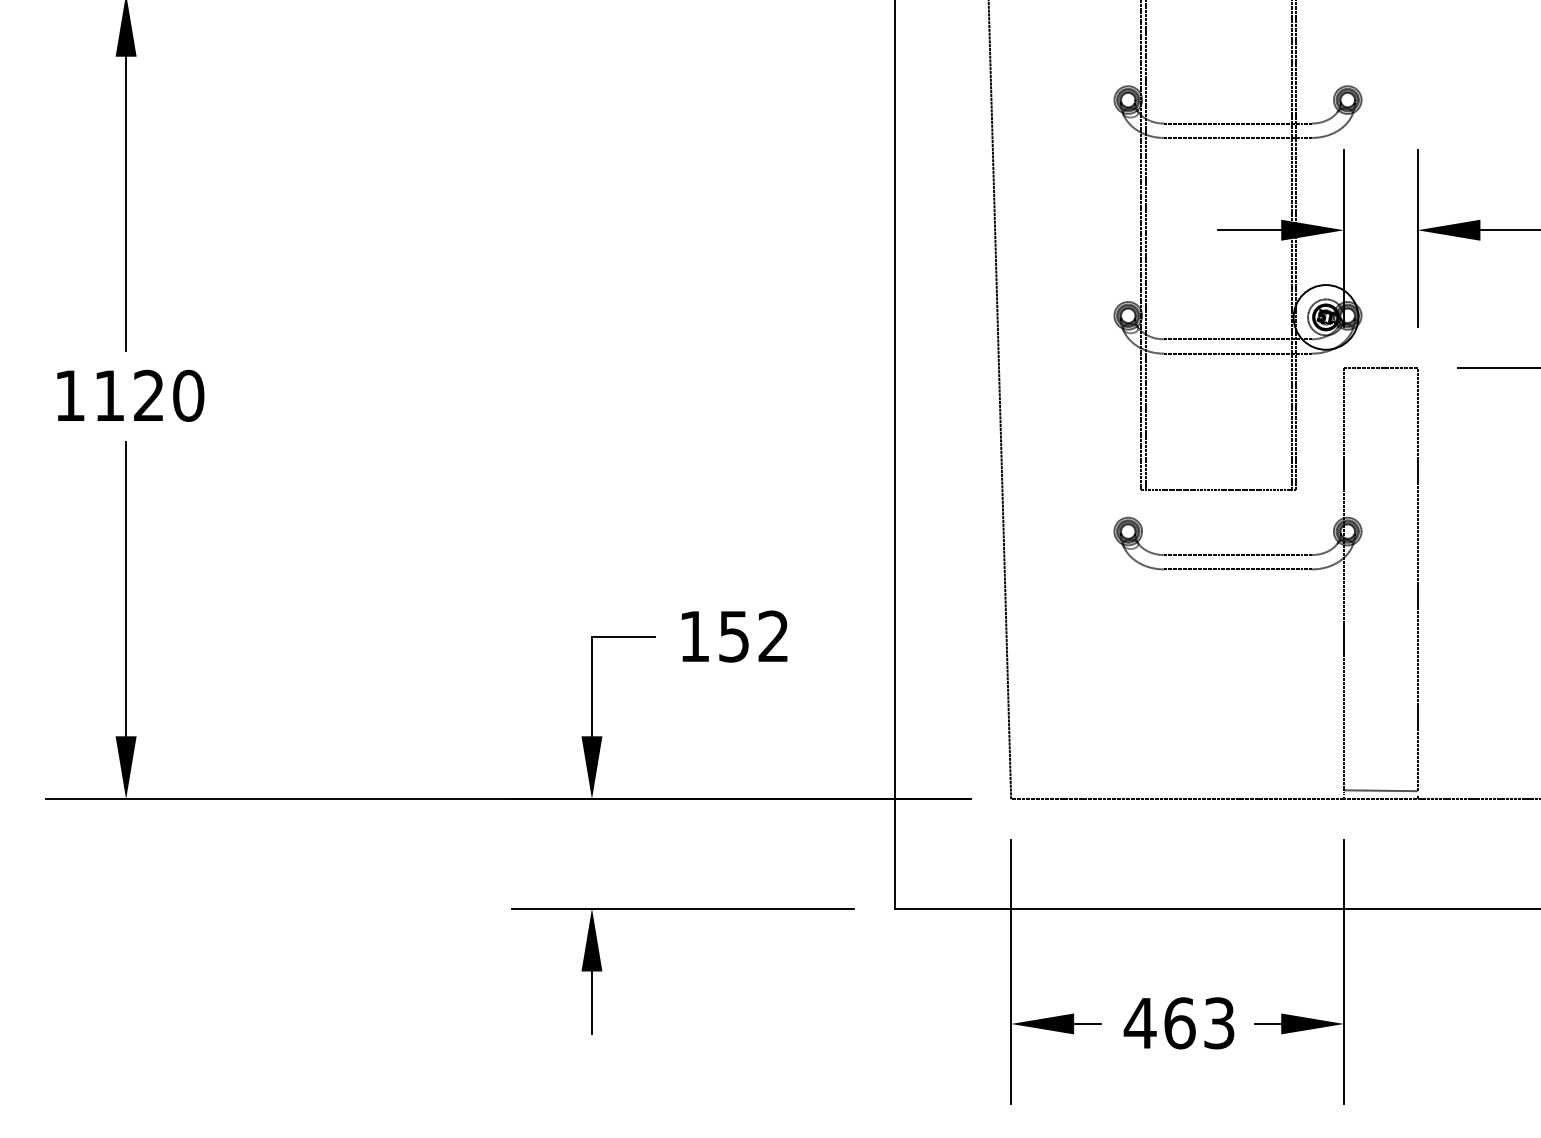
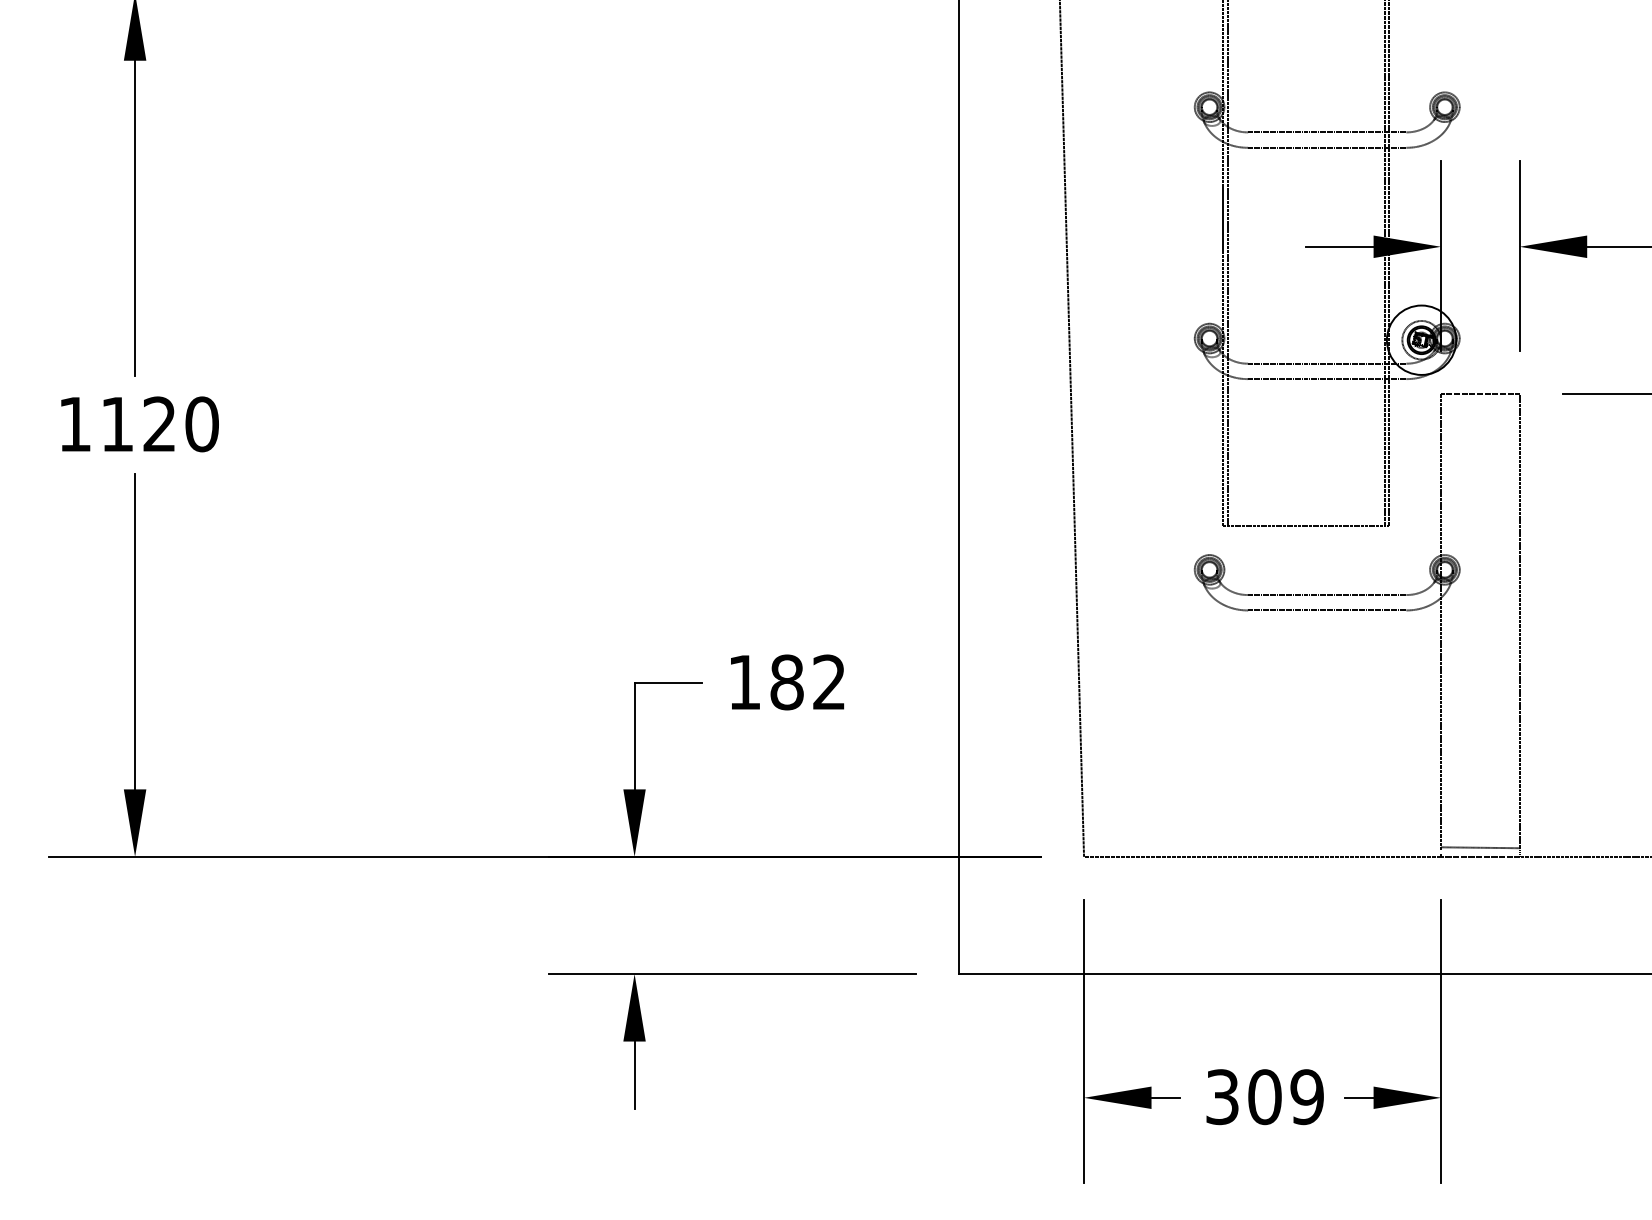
text: (733, 636) -> (786, 682), 152 -> 182
text: (1178, 1023) -> (1263, 1097), 463 -> 309

